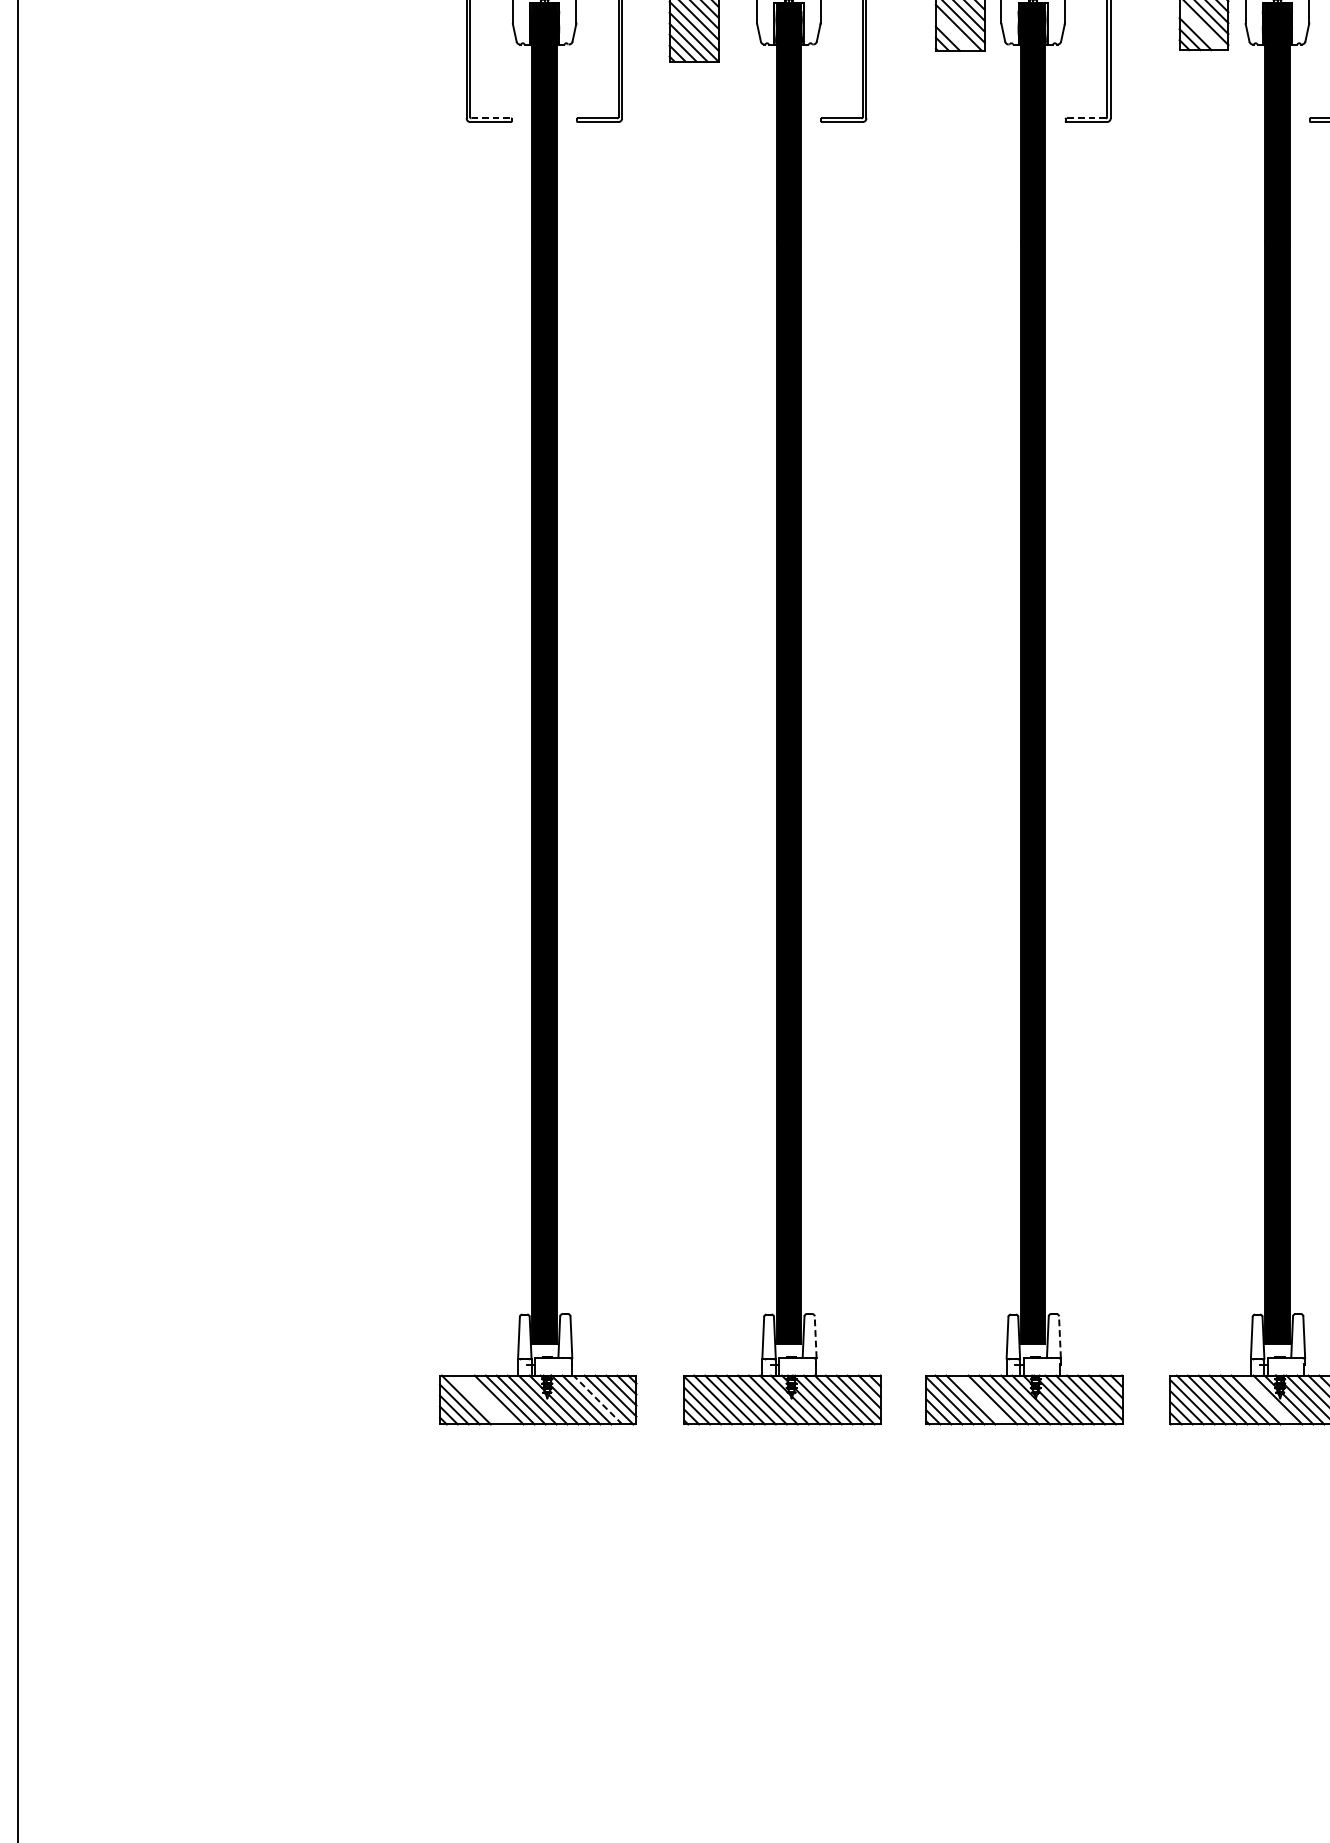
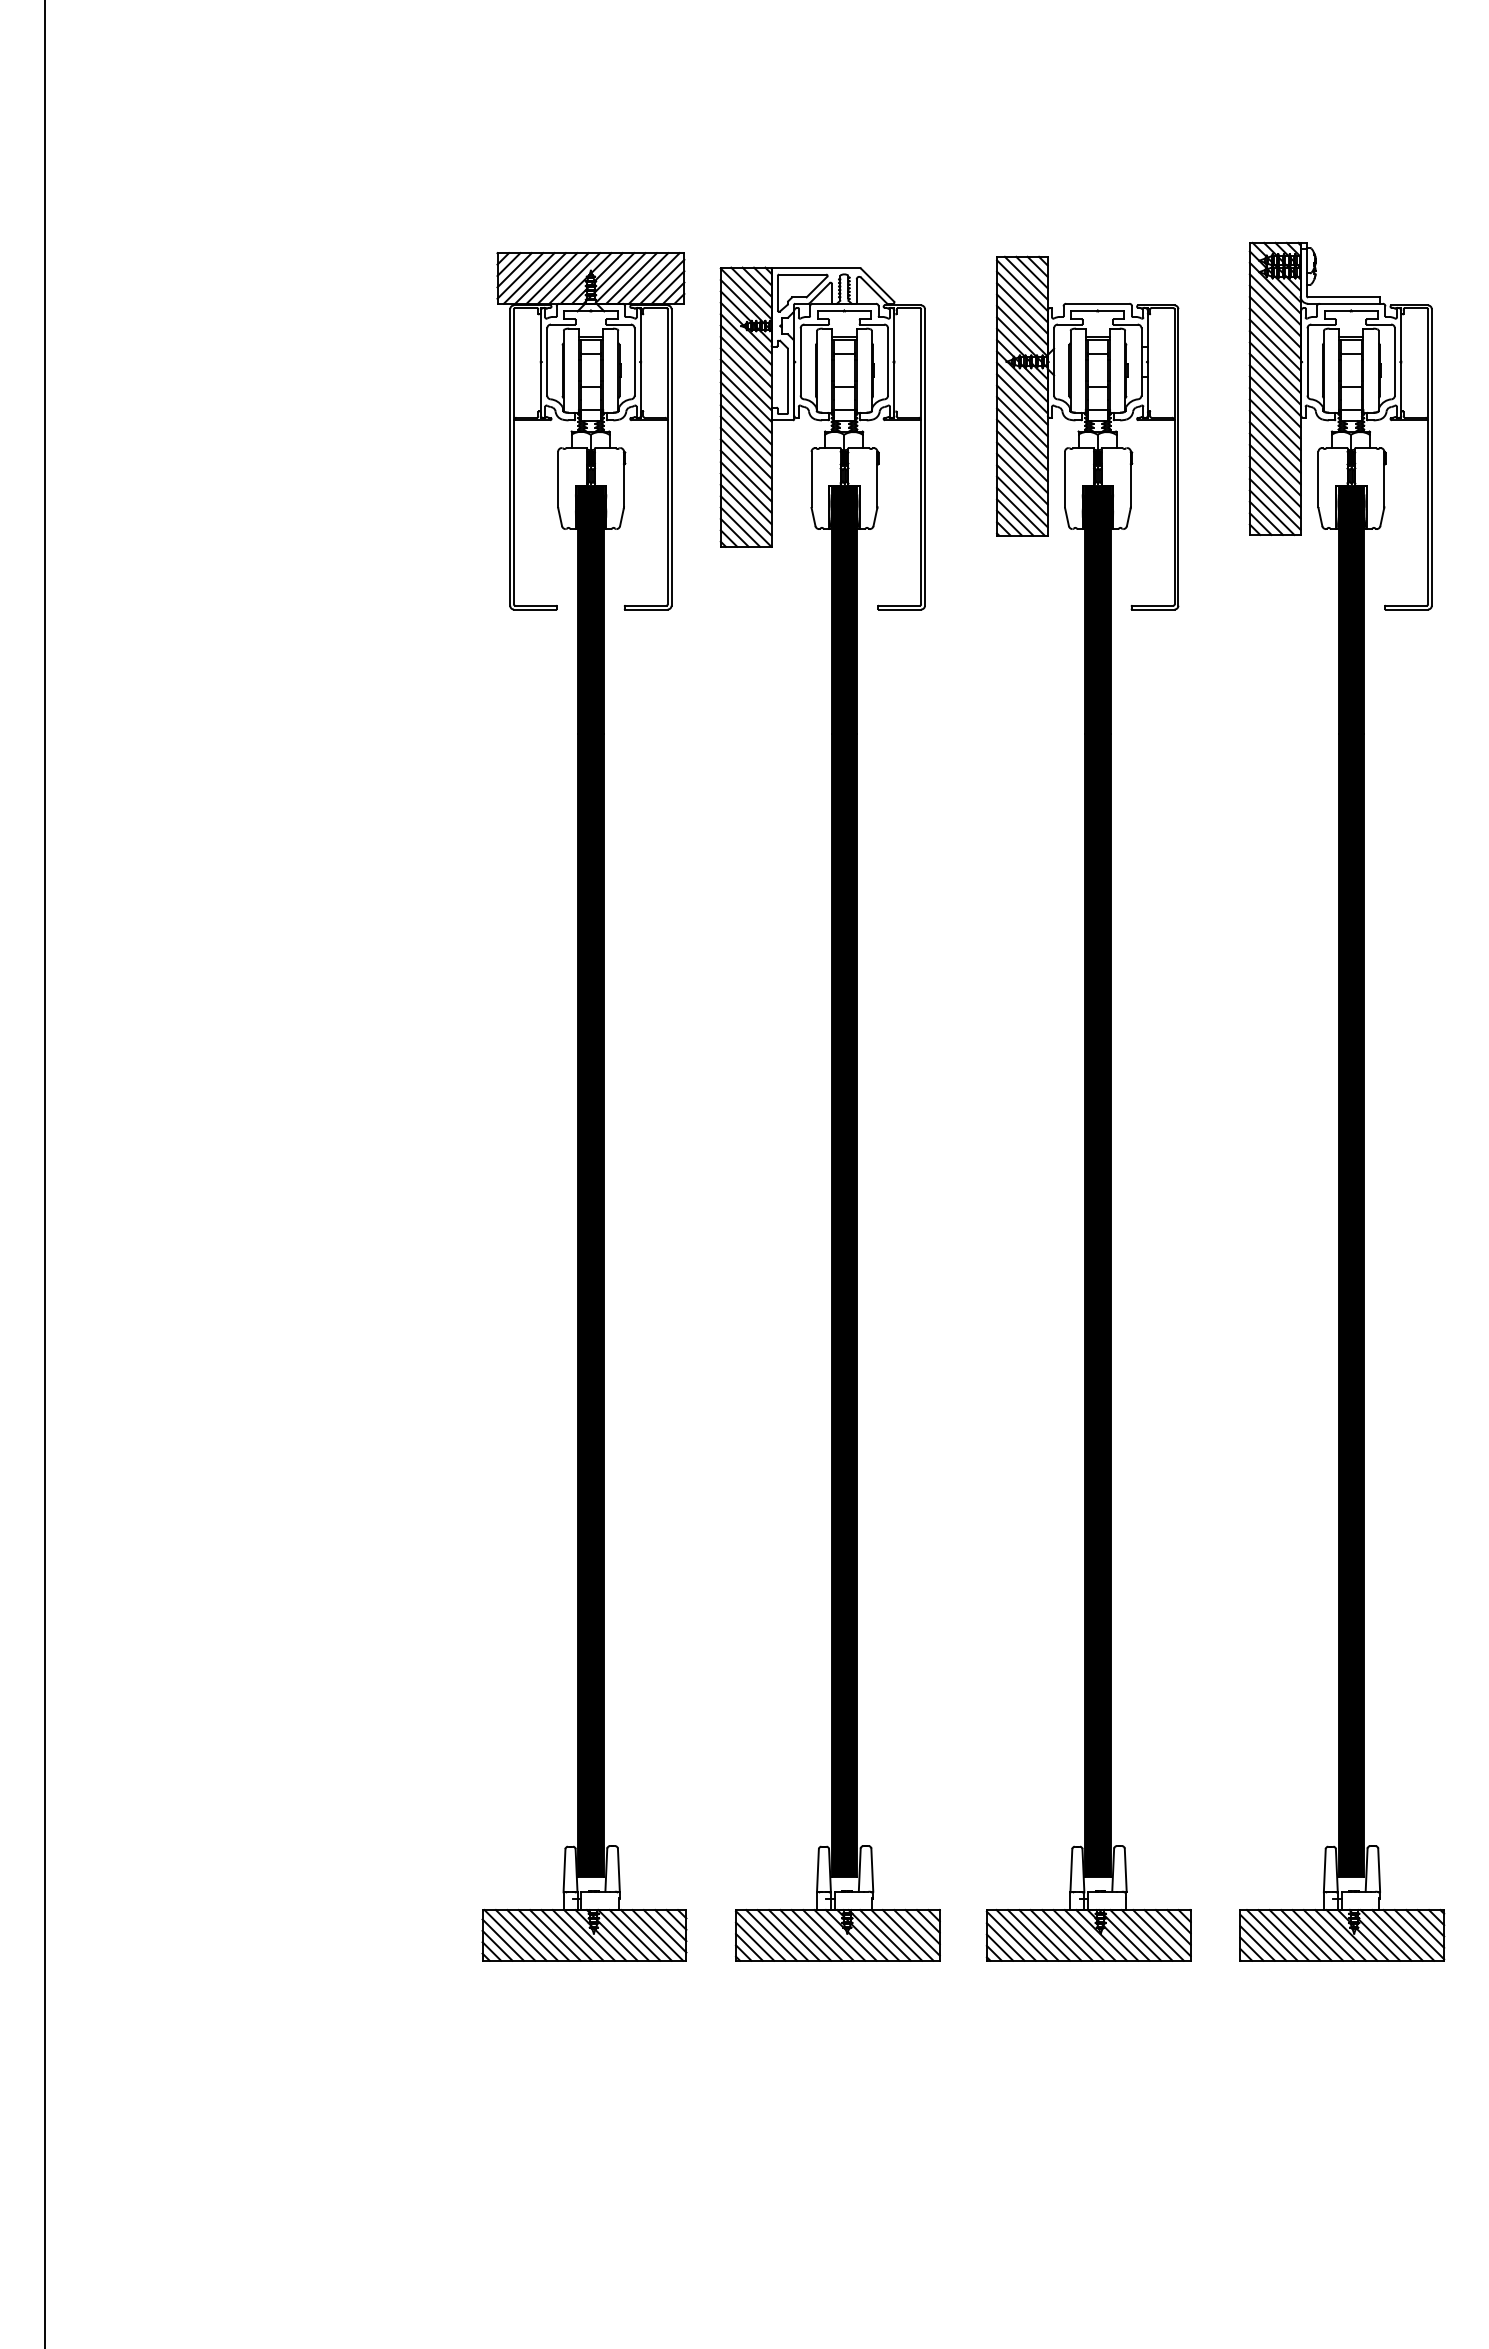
line: (1200, 28) -> (1271, 512), added
line: (953, 33) -> (1015, 517), added
line: (491, 118) -> (535, 605), dashed -> solid
line: (1085, 118) -> (1152, 605), dashed -> solid
line: (815, 1337) -> (872, 1870), dashed -> solid
line: (1059, 1337) -> (1125, 1870), dashed -> solid
line: (476, 1400) -> (520, 1935), added
line: (488, 1400) -> (532, 1935), added
line: (598, 1400) -> (646, 1935), dashed -> solid
line: (981, 1400) -> (1044, 1935), added
line: (1266, 1400) -> (1340, 1935), added

